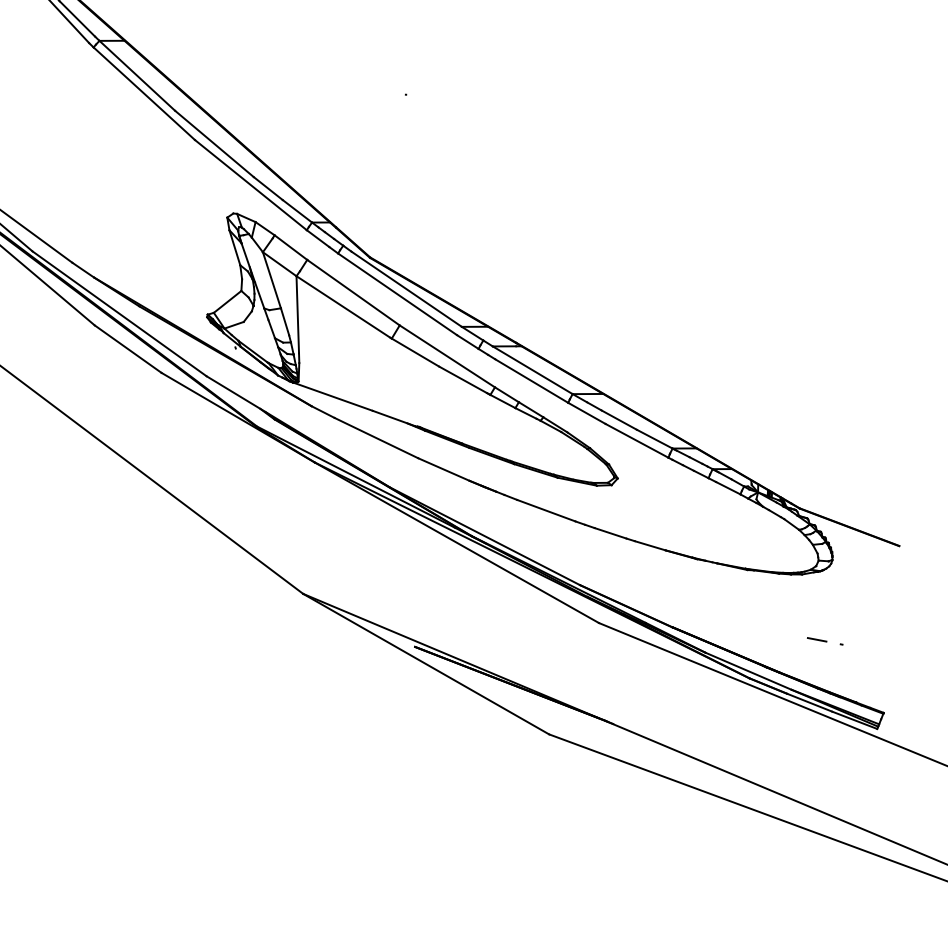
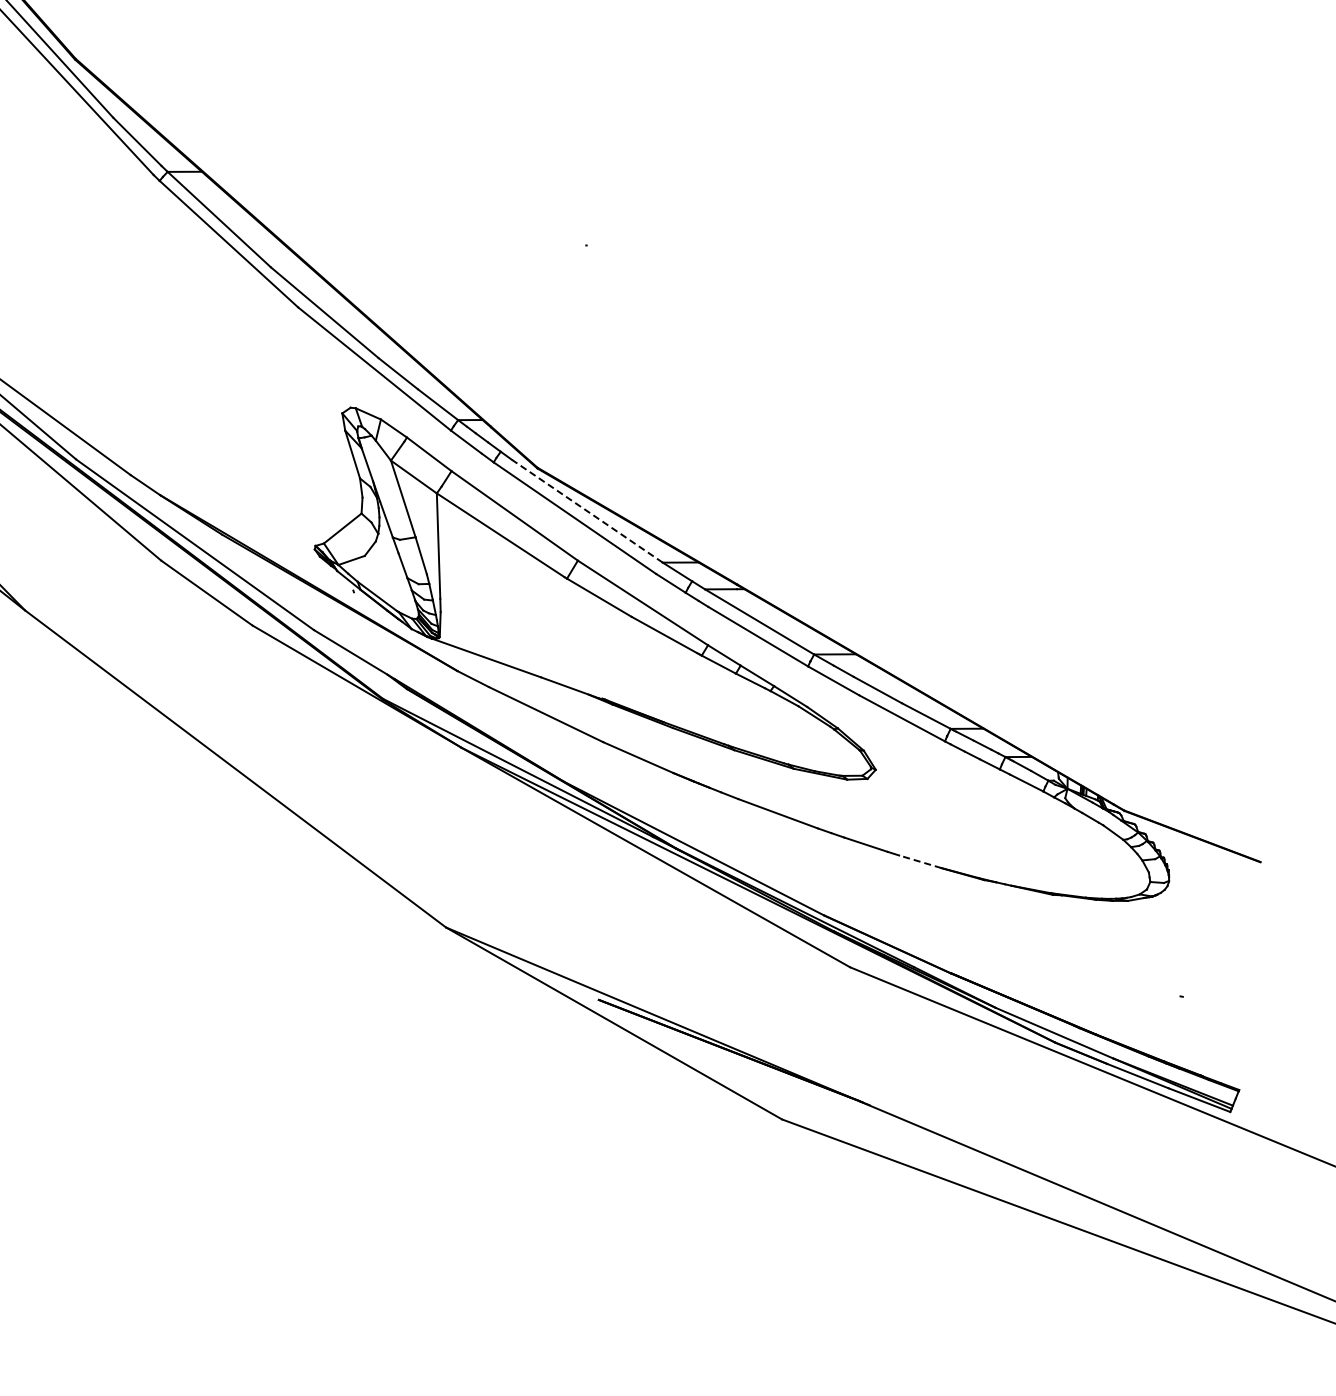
line: (406, 288) -> (586, 510), solid -> dashed
line: (649, 545) -> (919, 861), solid -> dashed
line: (816, 639) -> (1147, 989), removed

